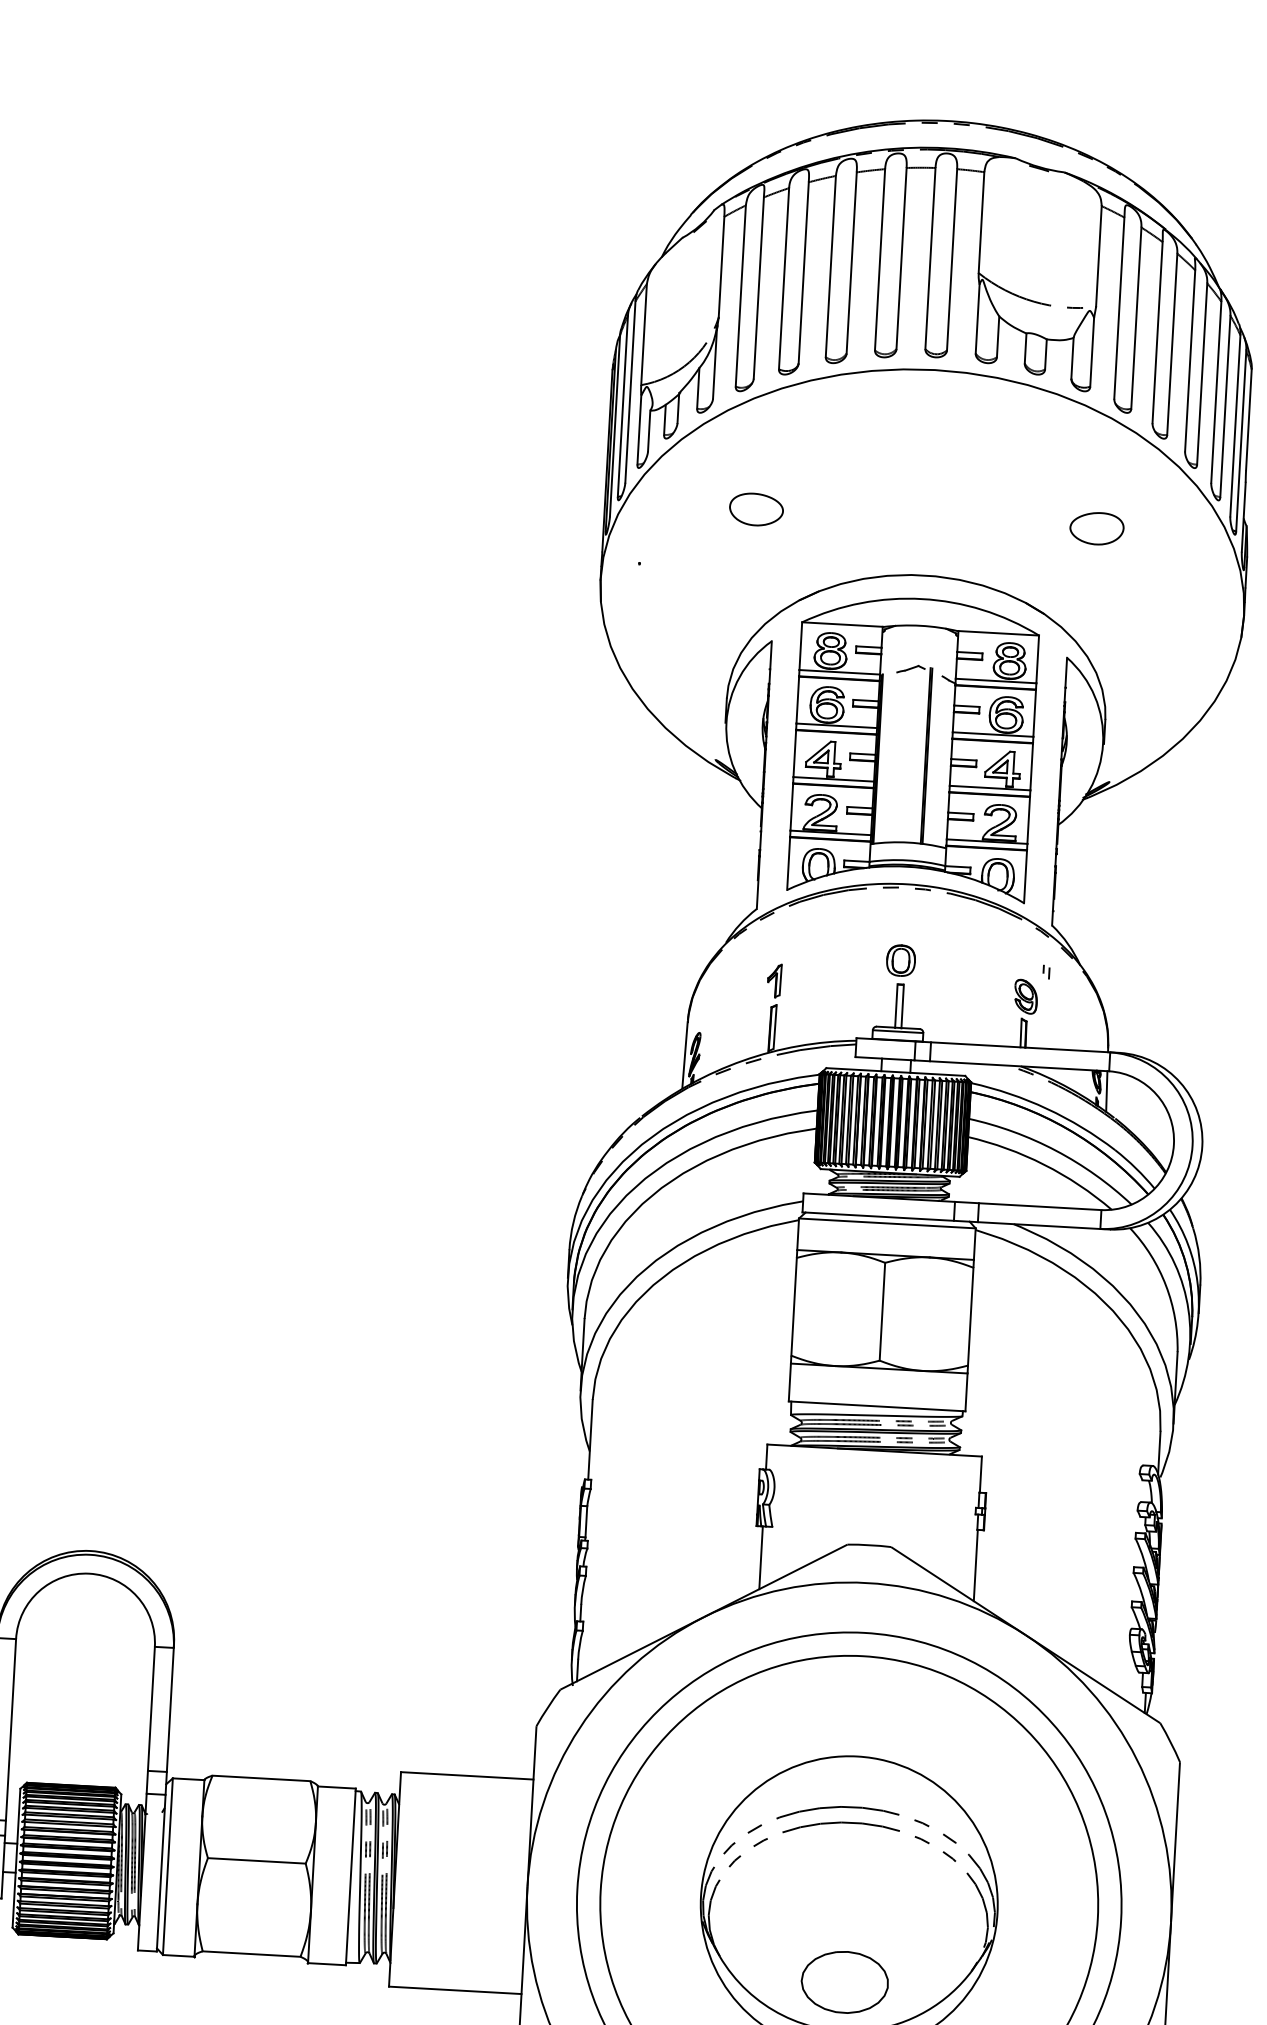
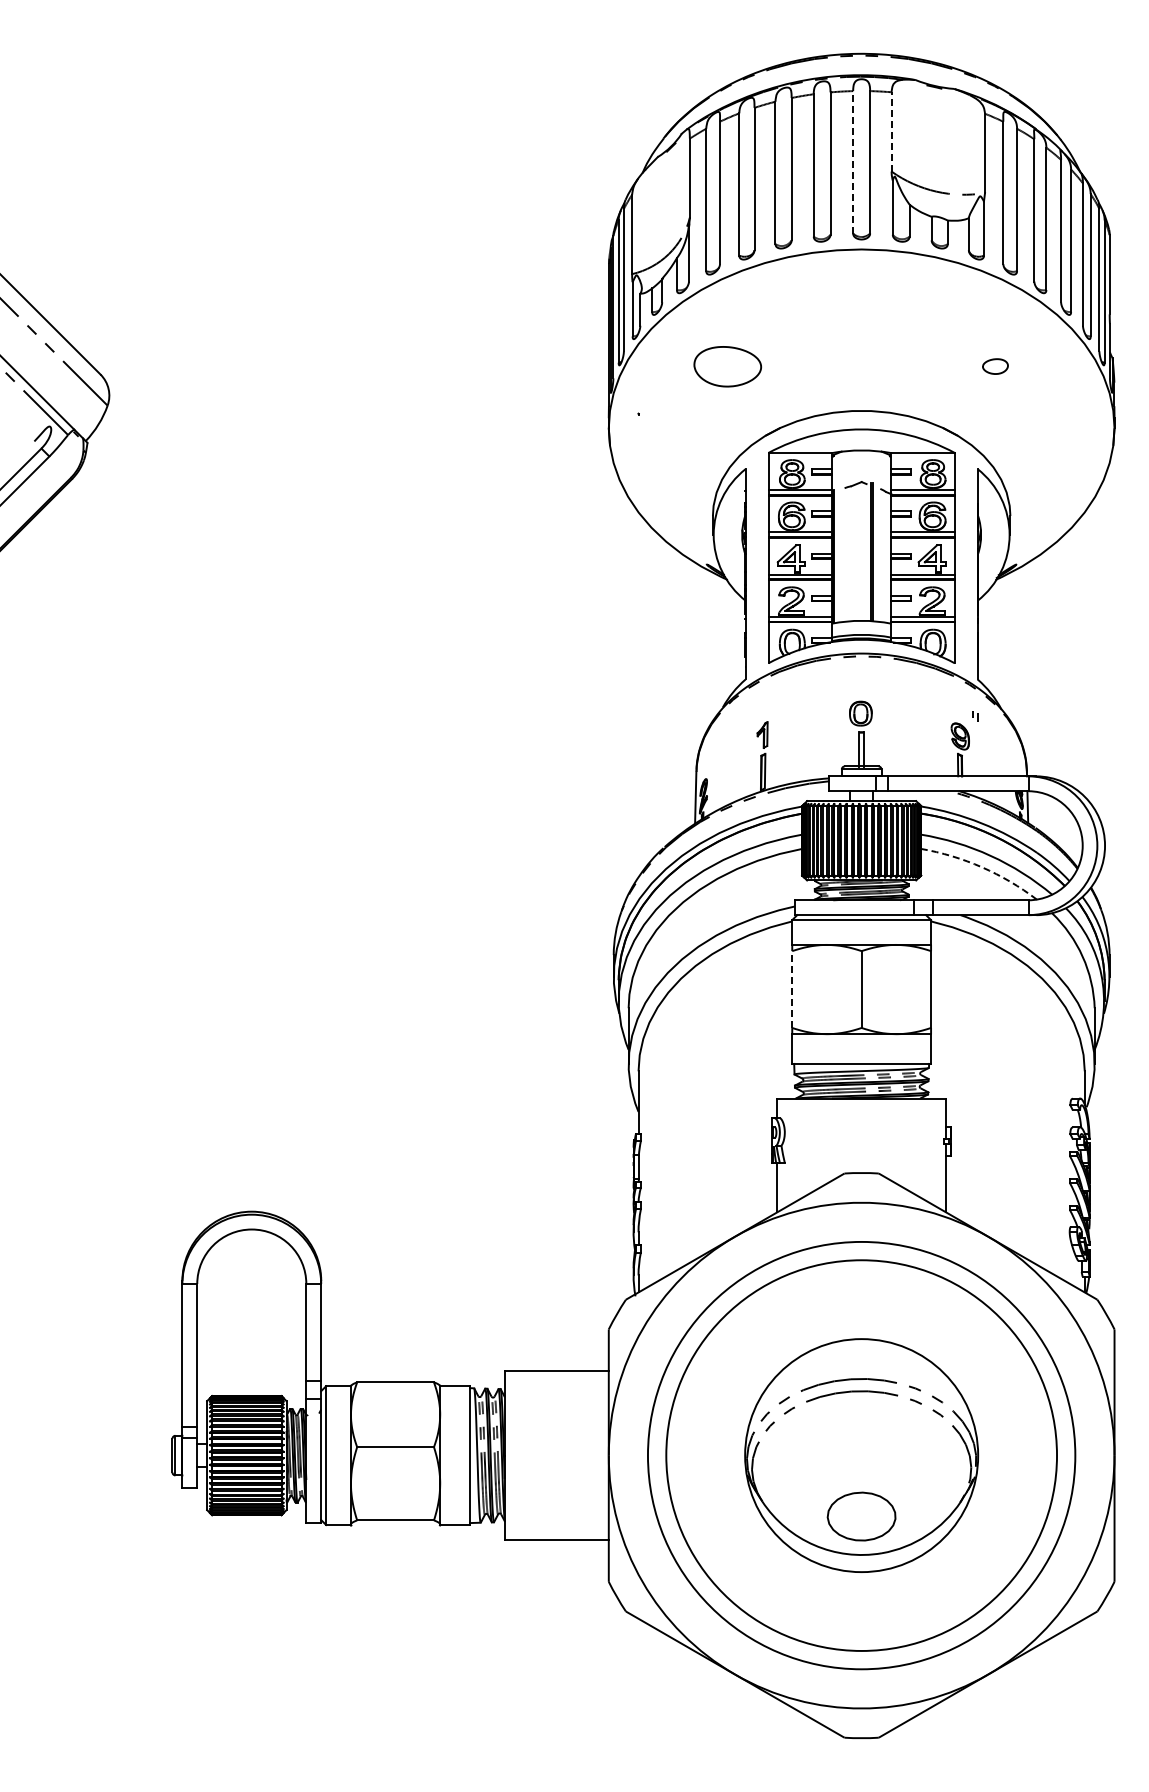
line: (981, 222) -> (891, 131), solid -> dashed
line: (930, 257) -> (853, 161), solid -> dashed
part: (756, 509) -> (727, 366), size x1.6
part: (1097, 528) -> (995, 366), size x0.6
arc: (1043, 1164) -> (981, 867), solid -> dashed
line: (794, 1306) -> (792, 989), solid -> dashed

